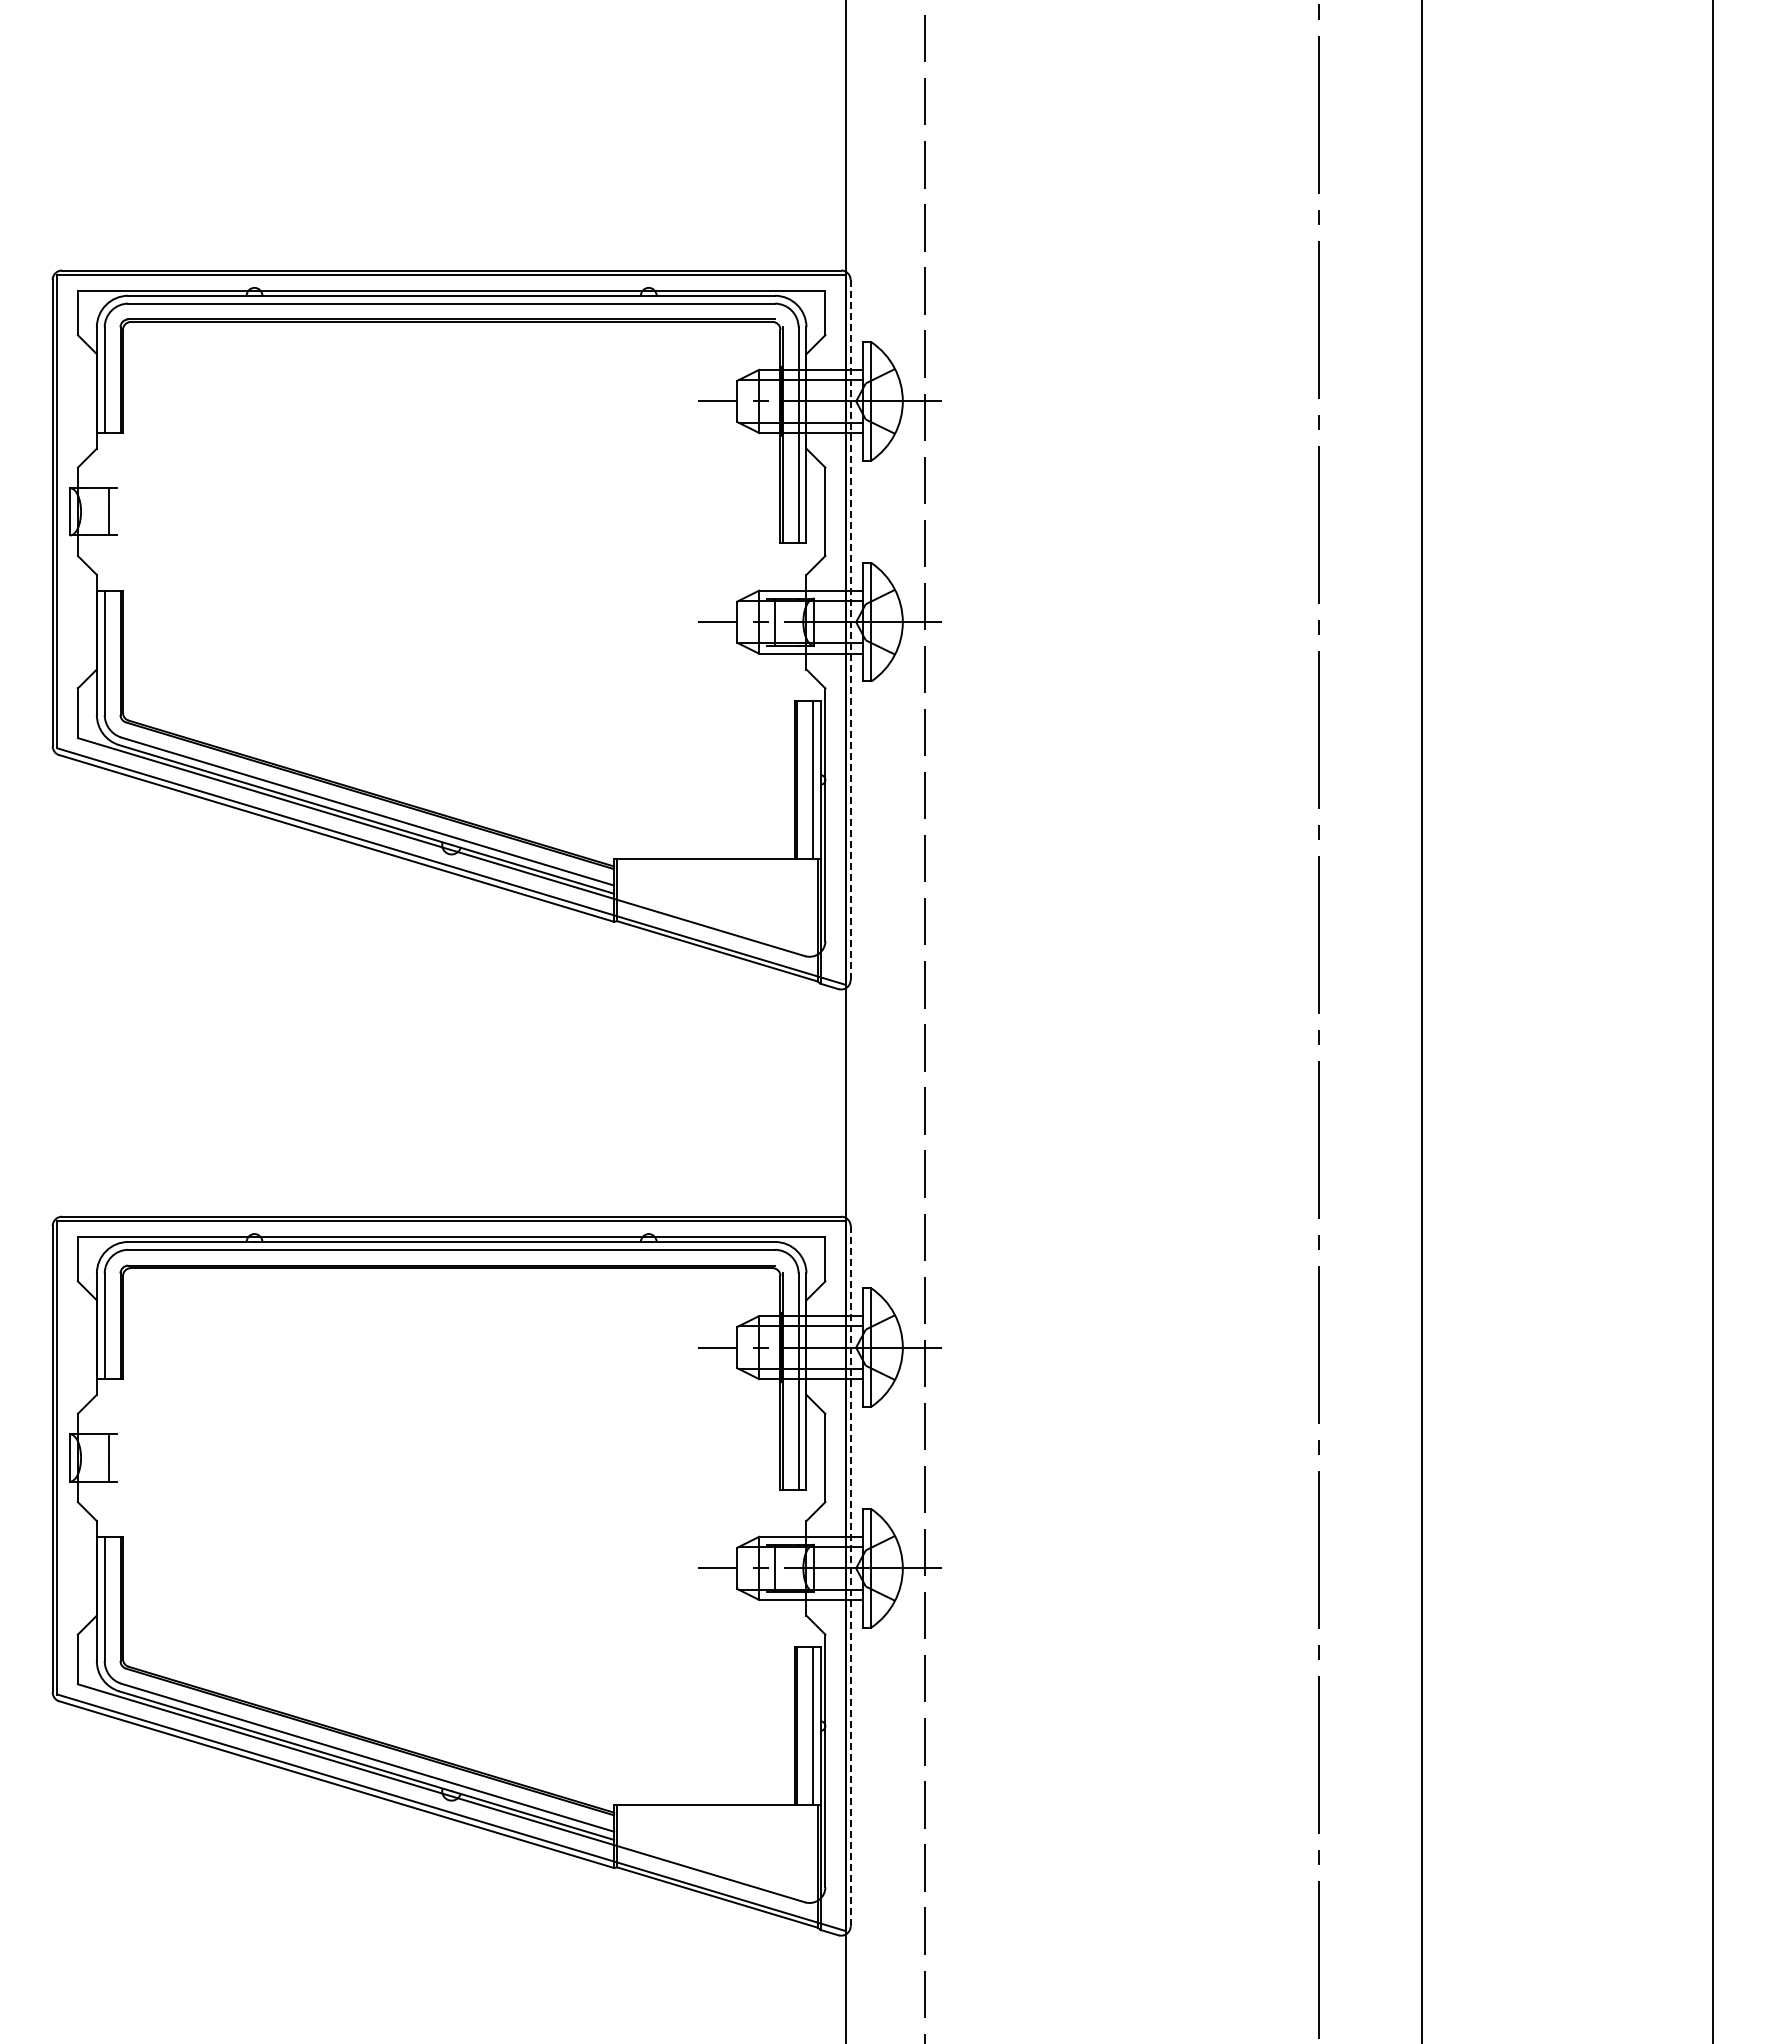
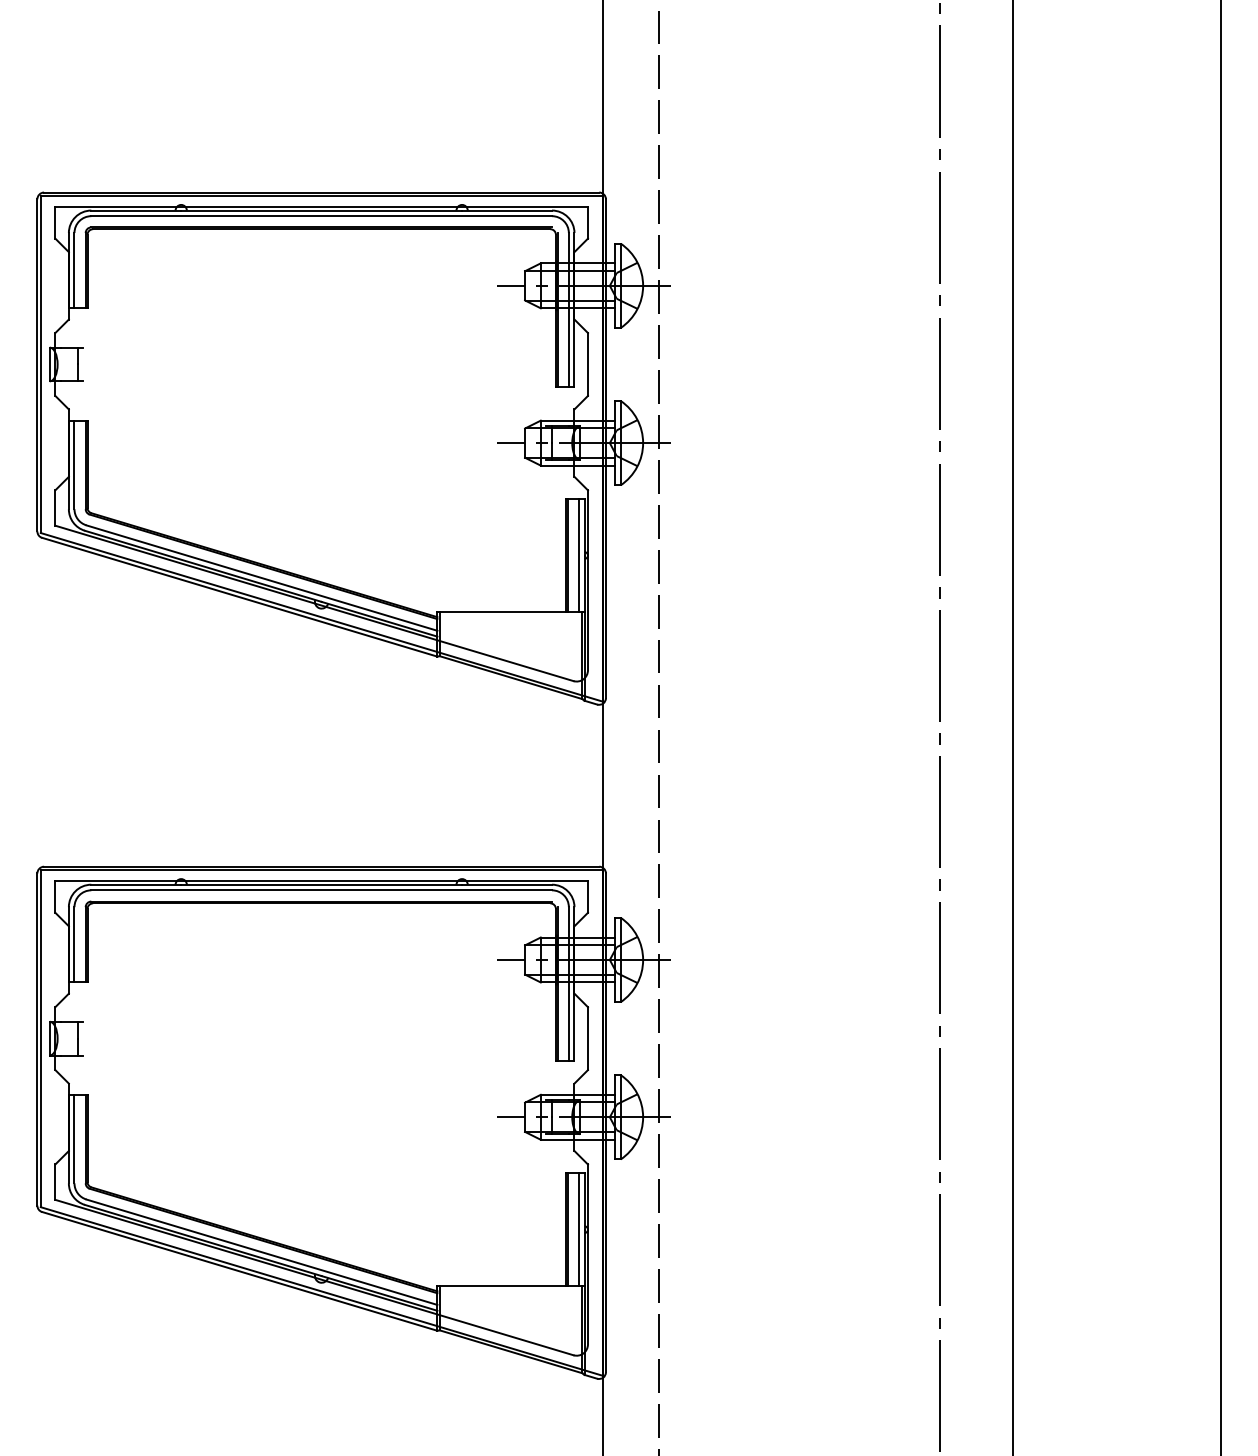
line: (850, 629) -> (605, 448), dashed -> solid
line: (850, 1575) -> (605, 1122), dashed -> solid

